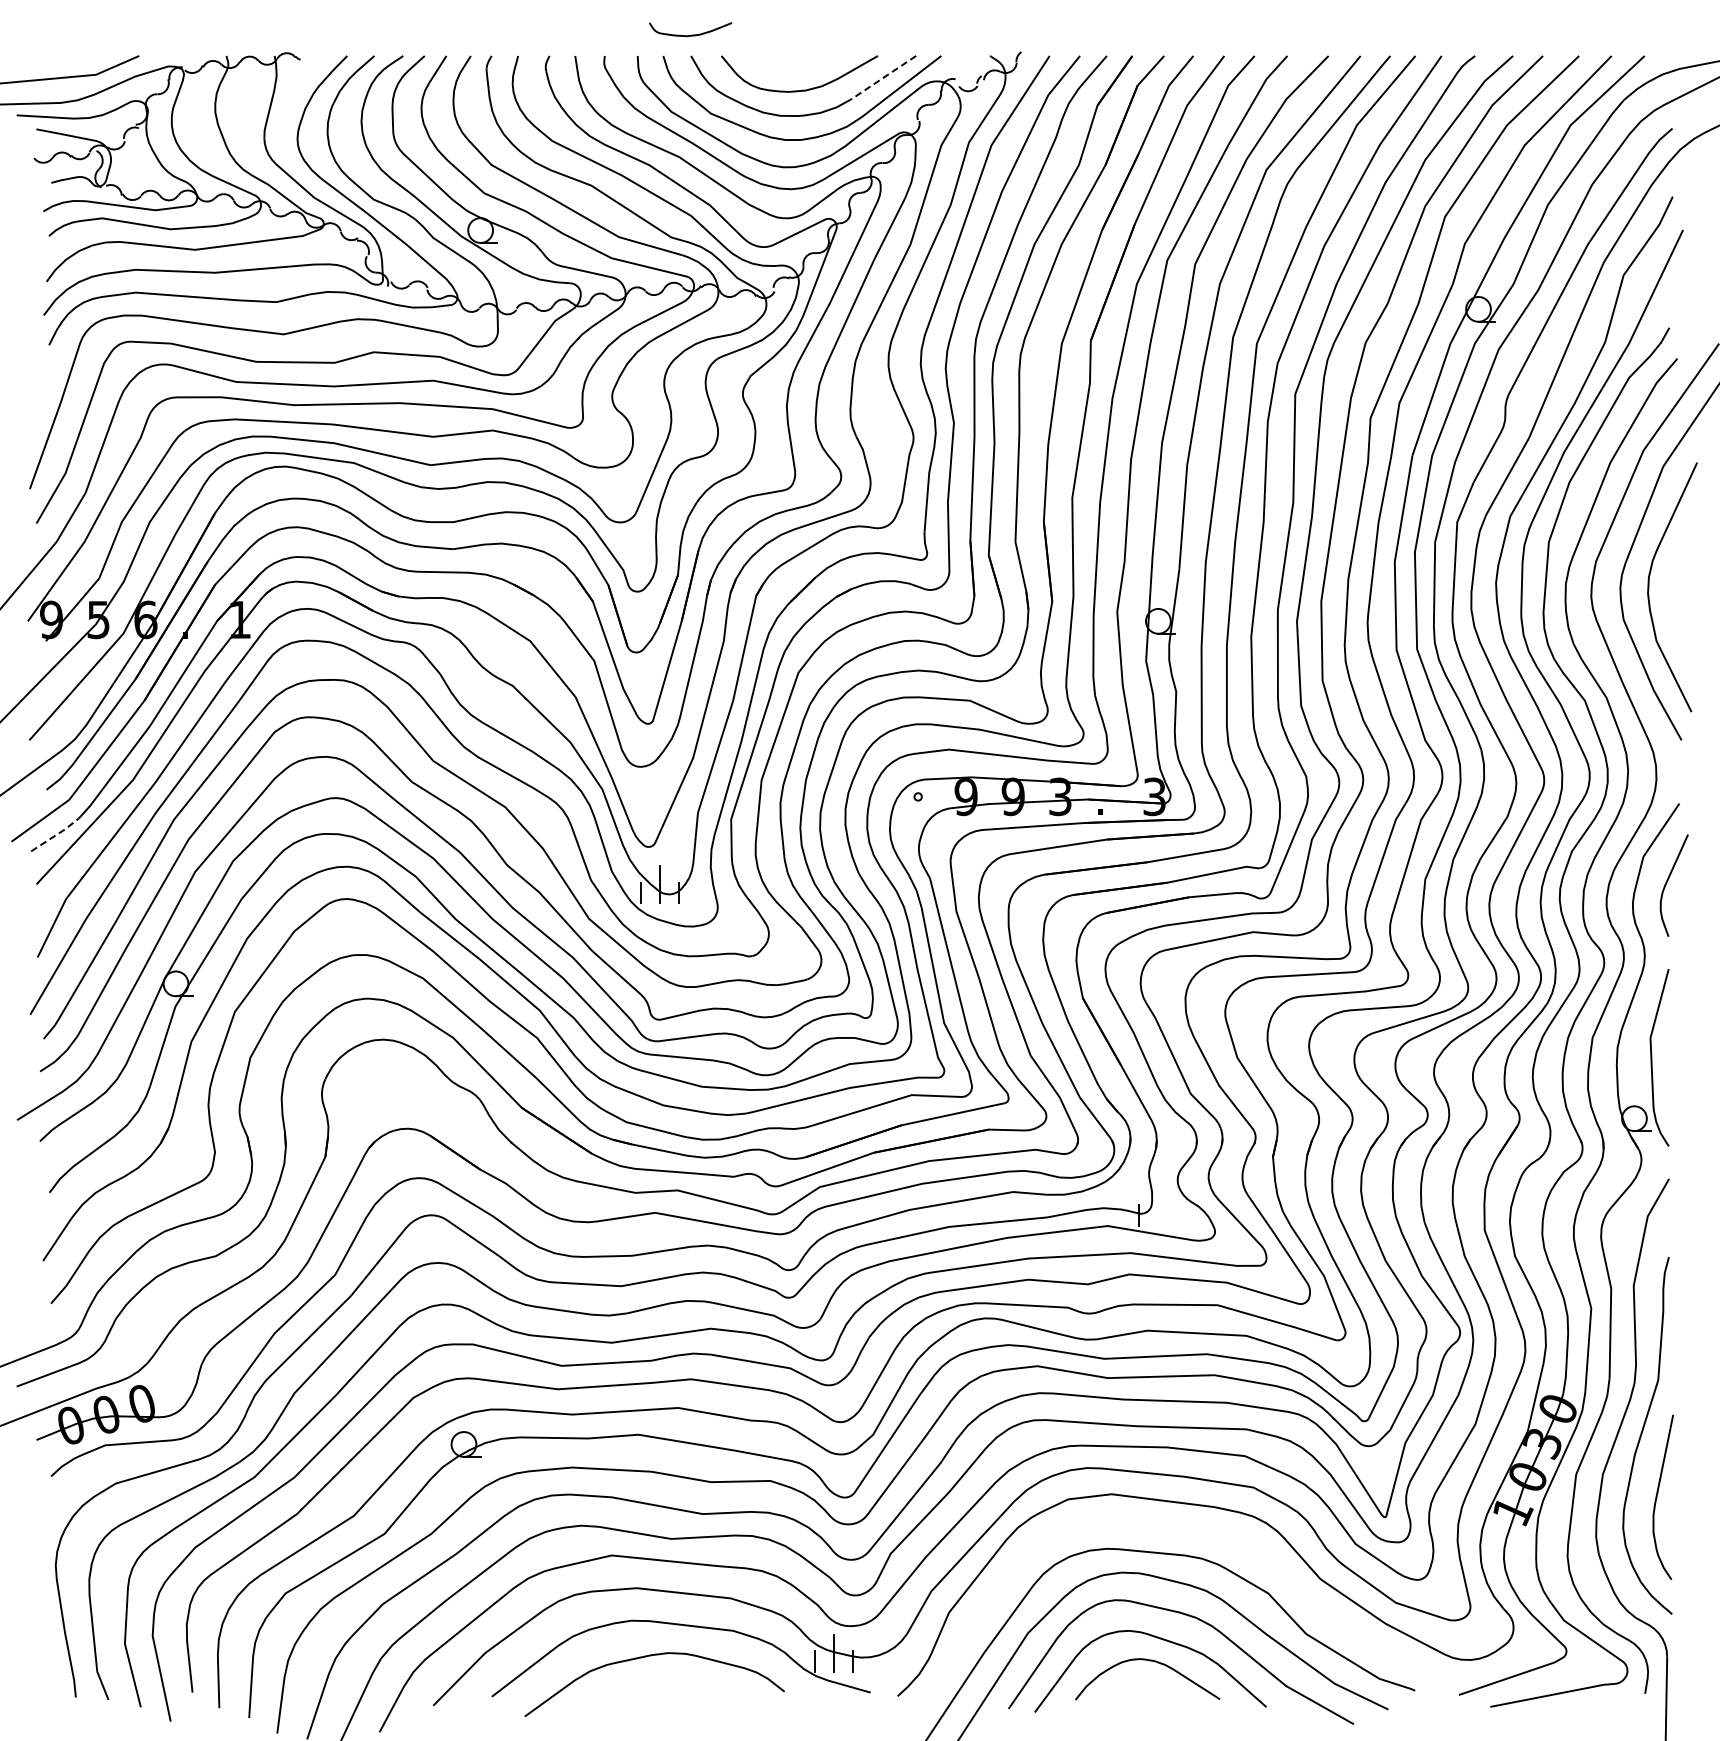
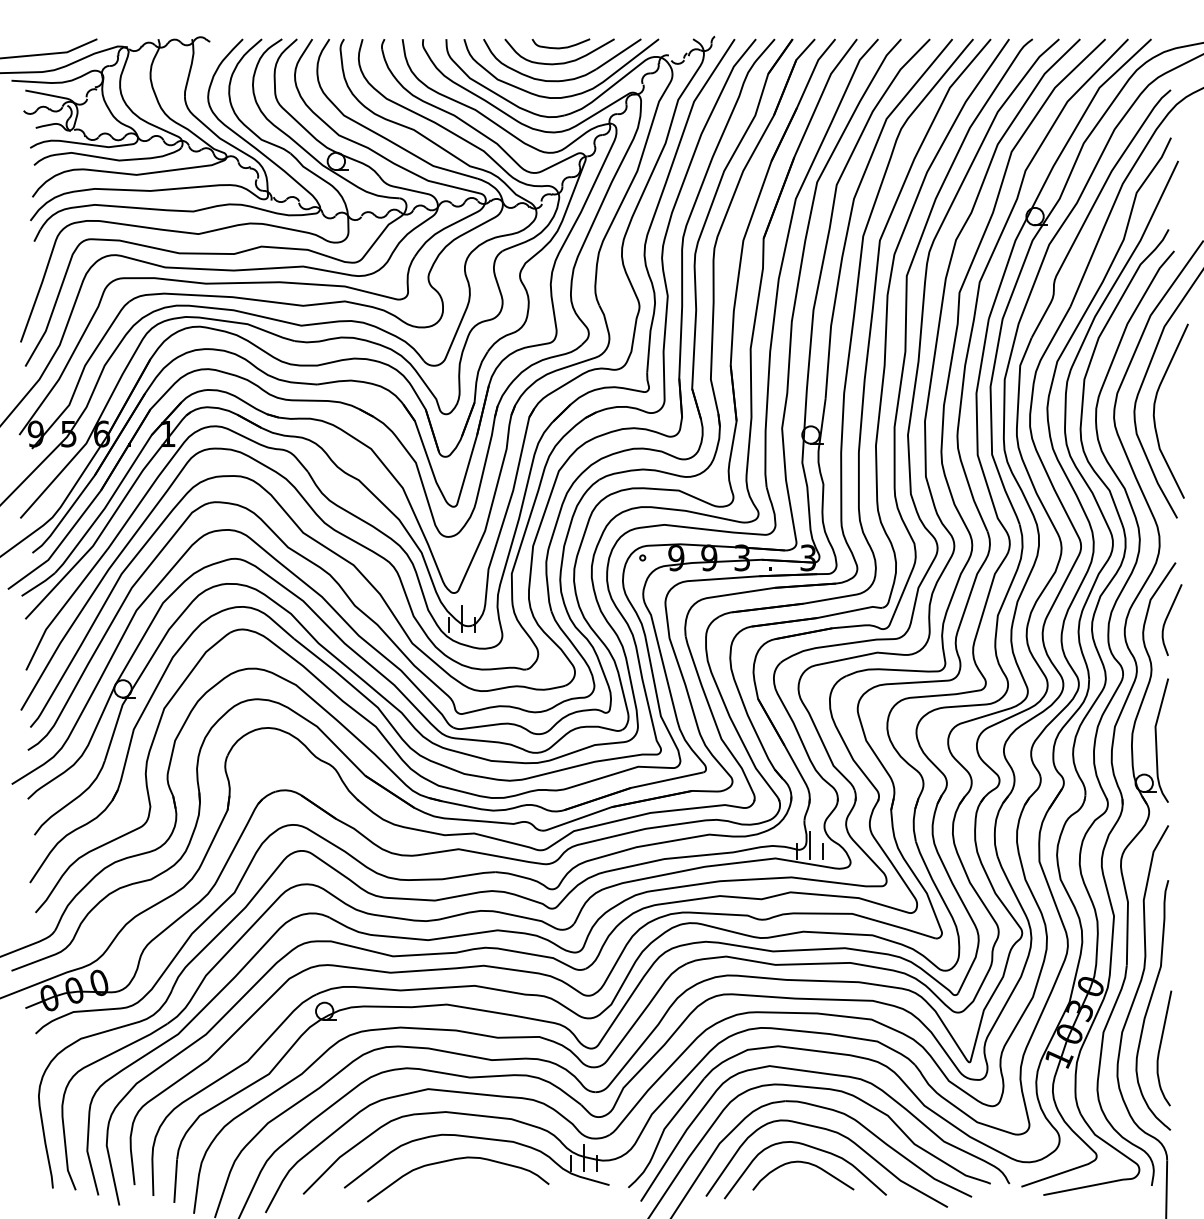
curve: (690, 34) -> (561, 47), moved
line: (883, 77) -> (618, 54), dashed -> solid
line: (56, 835) -> (39, 584), dashed -> solid
line: (1157, 1207) -> (810, 845), added
line: (1175, 1215) -> (822, 851), added
curve: (1192, 1536) -> (834, 1075), added

